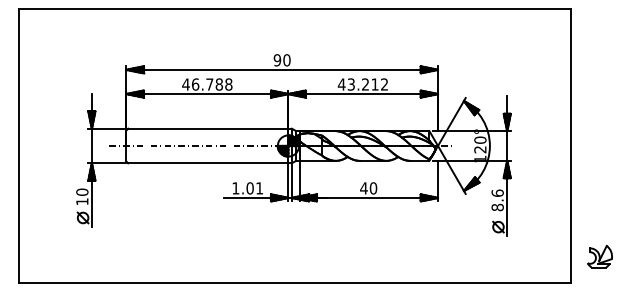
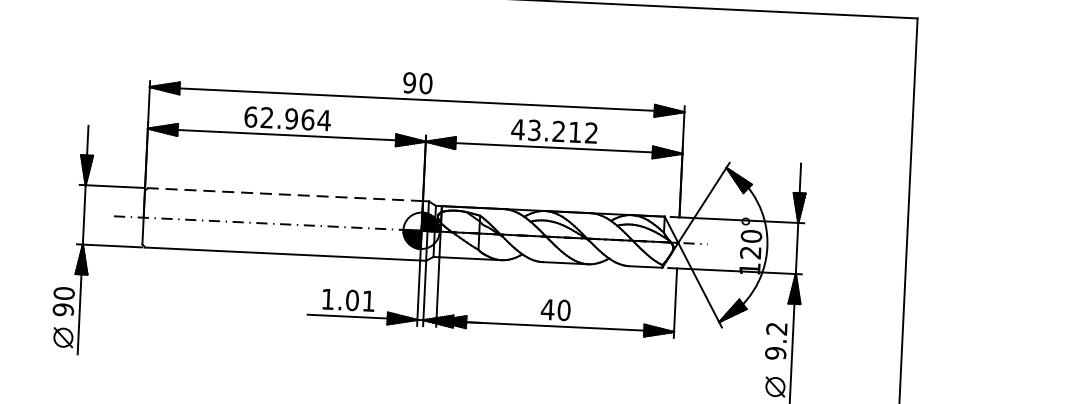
text: (207, 84) -> (287, 118), 46.788 -> 62.964
line: (207, 128) -> (284, 194), solid -> dashed
text: (497, 200) -> (775, 341), 8.6 -> 9.2
text: (82, 201) -> (63, 309), 10 -> 90

